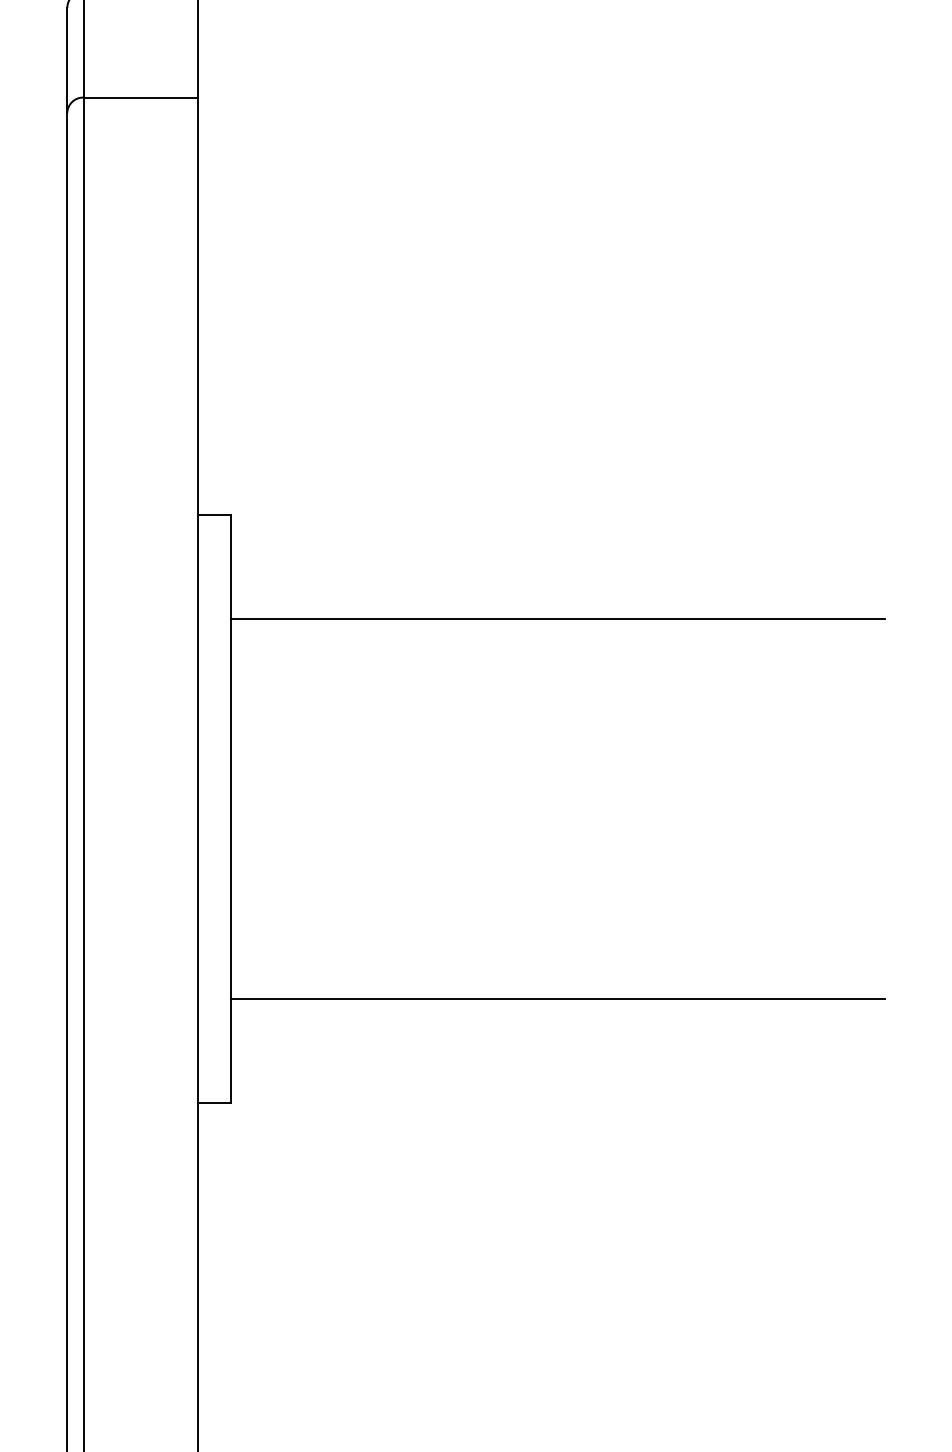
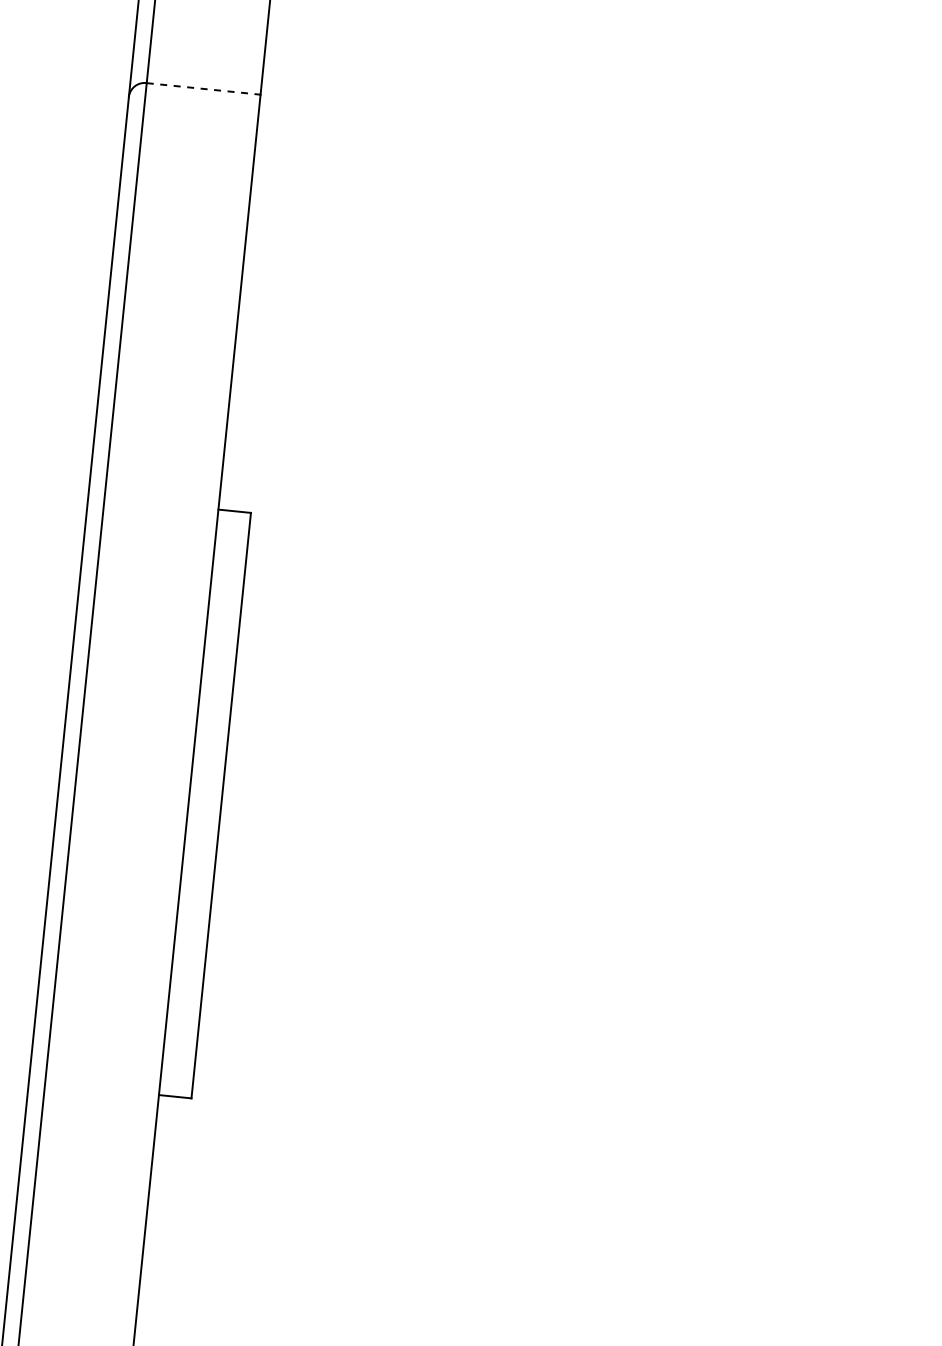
line: (141, 97) -> (204, 88), solid -> dashed
line: (557, 619) -> (565, 650), removed
line: (557, 998) -> (527, 1027), removed

